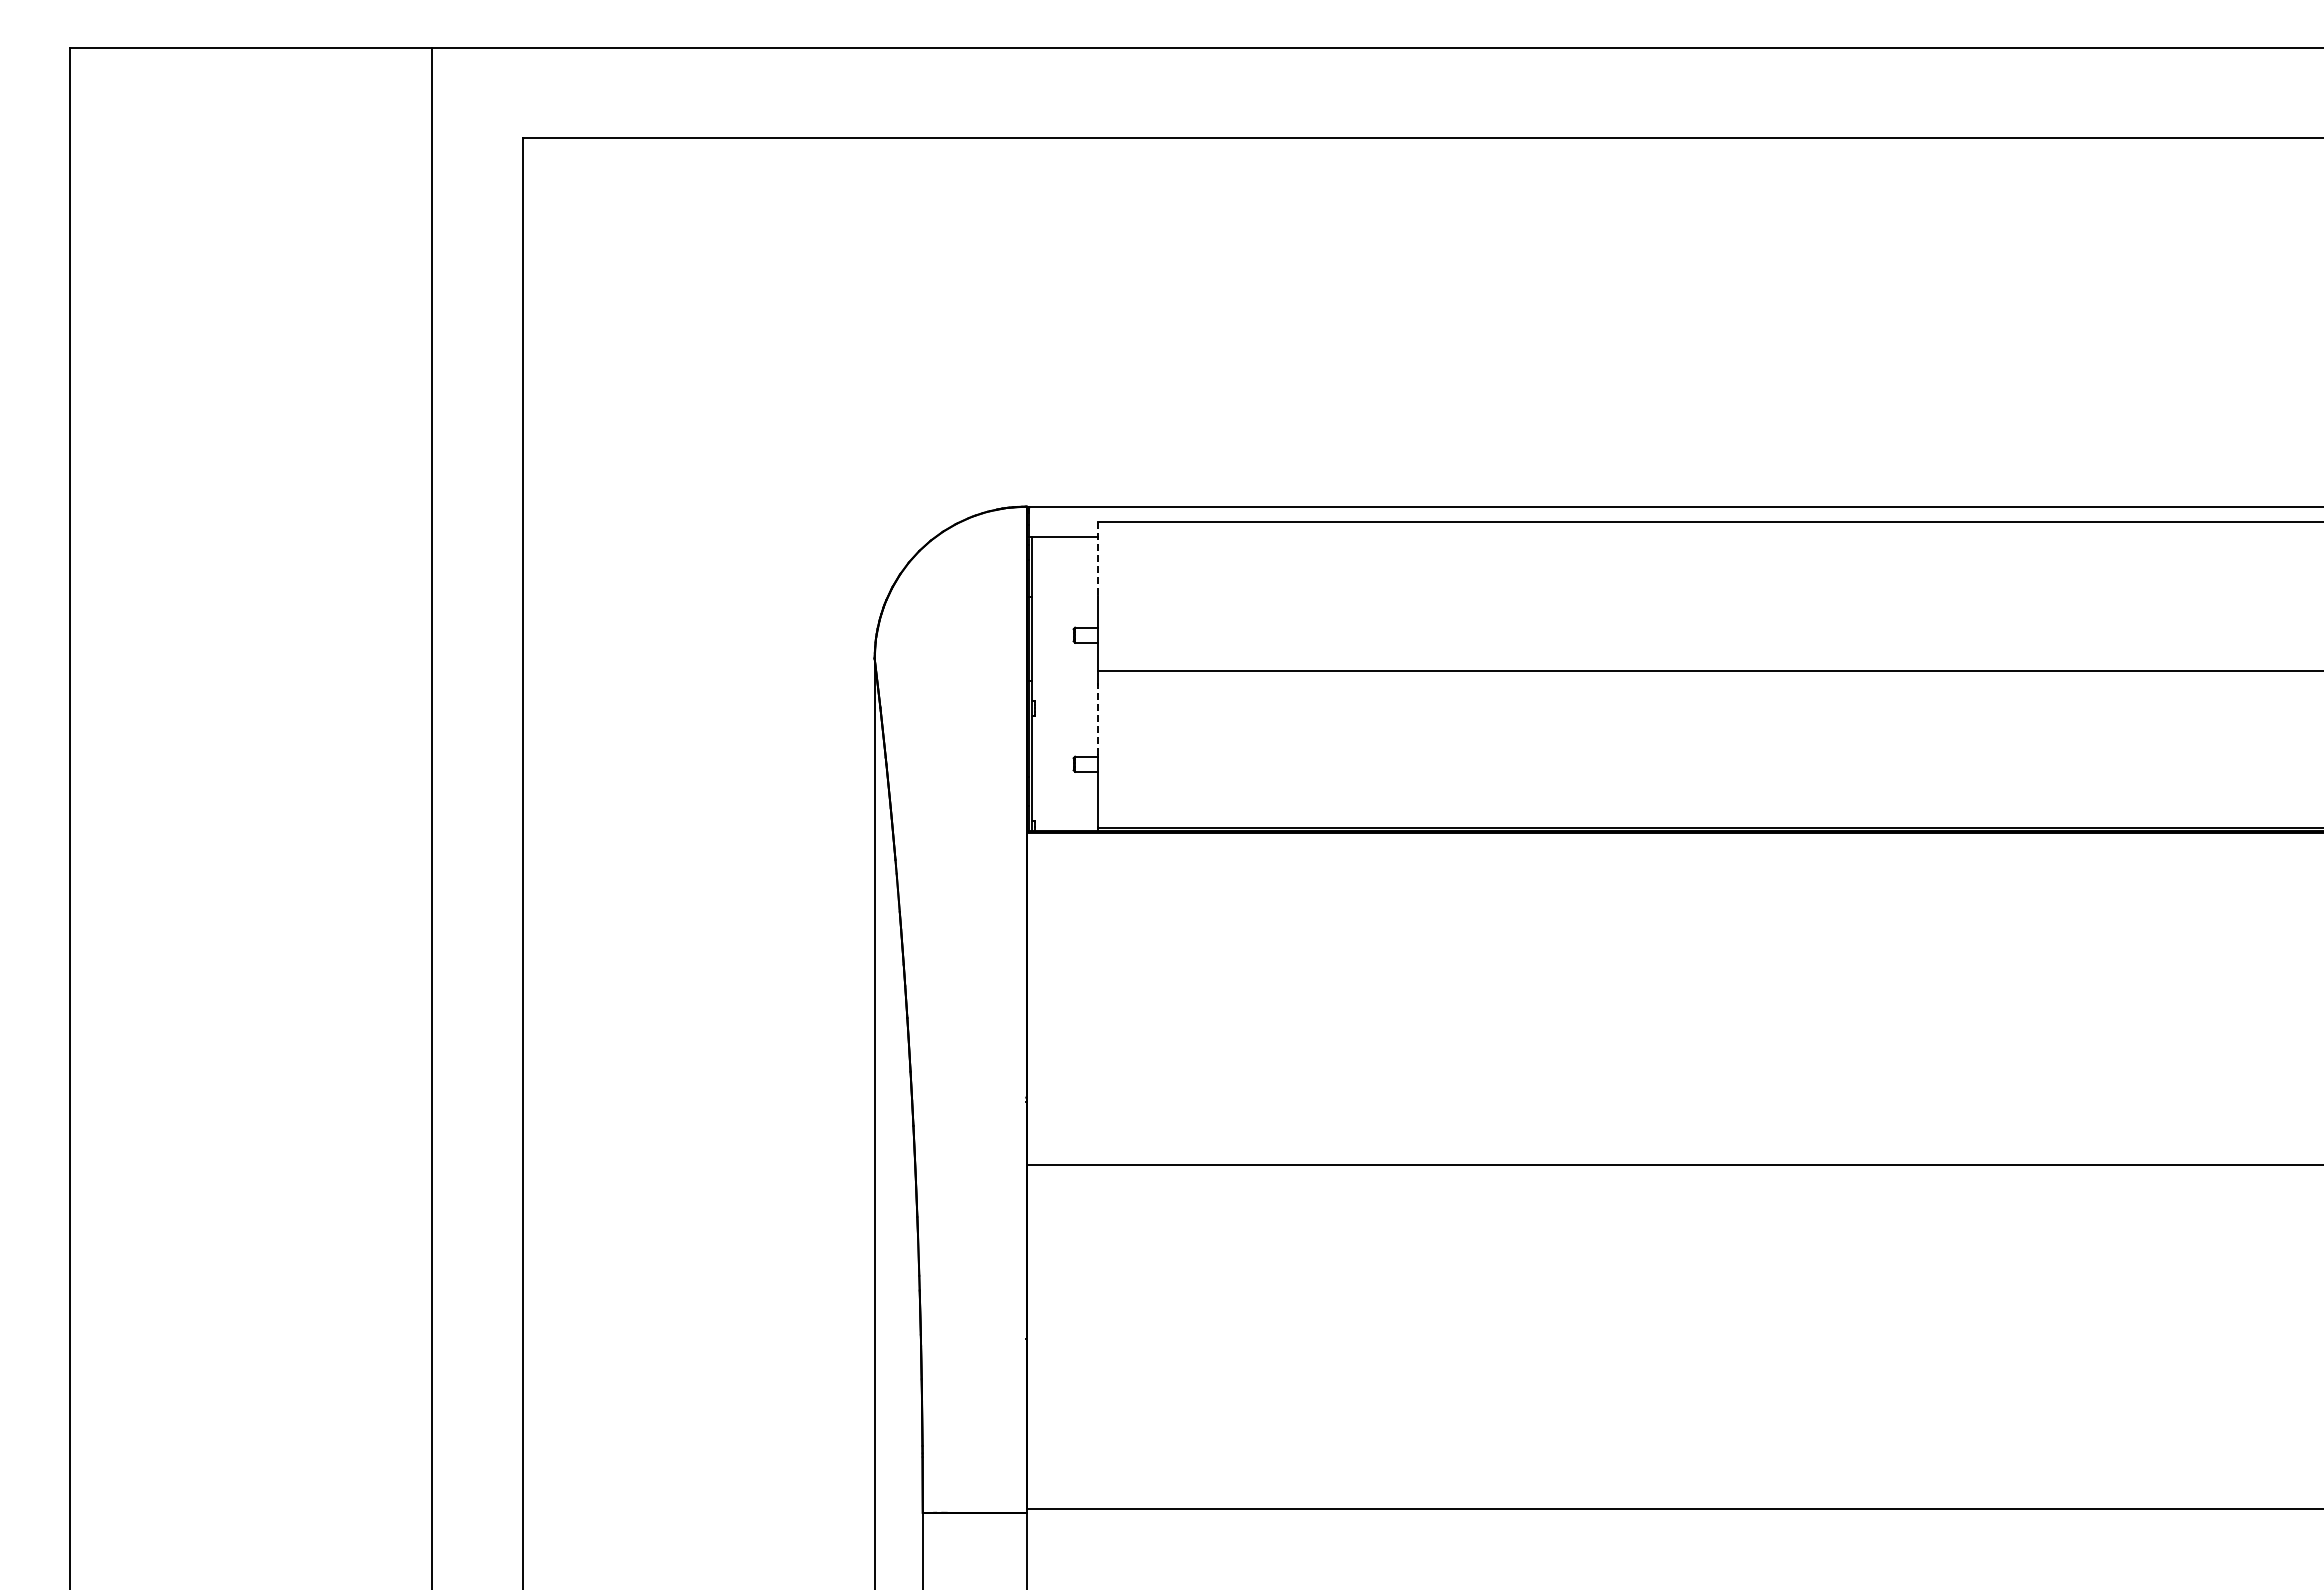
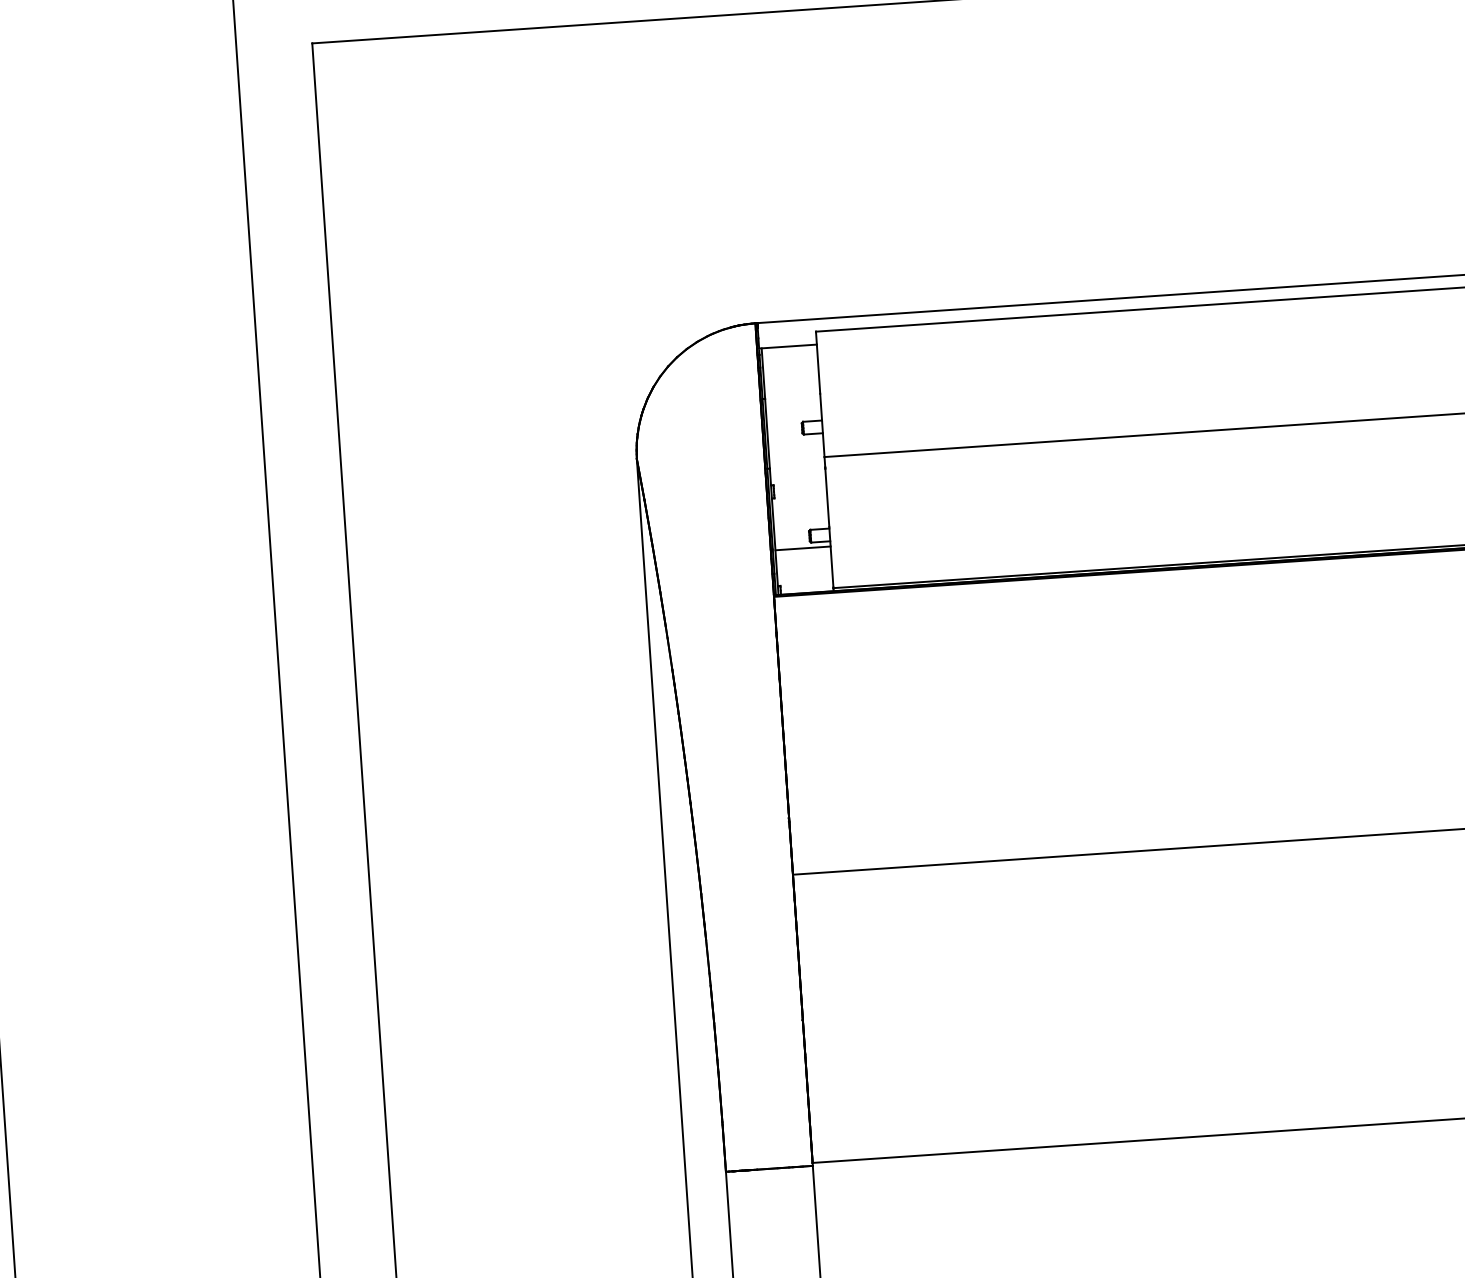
line: (1097, 559) -> (817, 363), dashed -> solid
line: (1097, 718) -> (826, 496), dashed -> solid
line: (1064, 778) -> (802, 548), added

